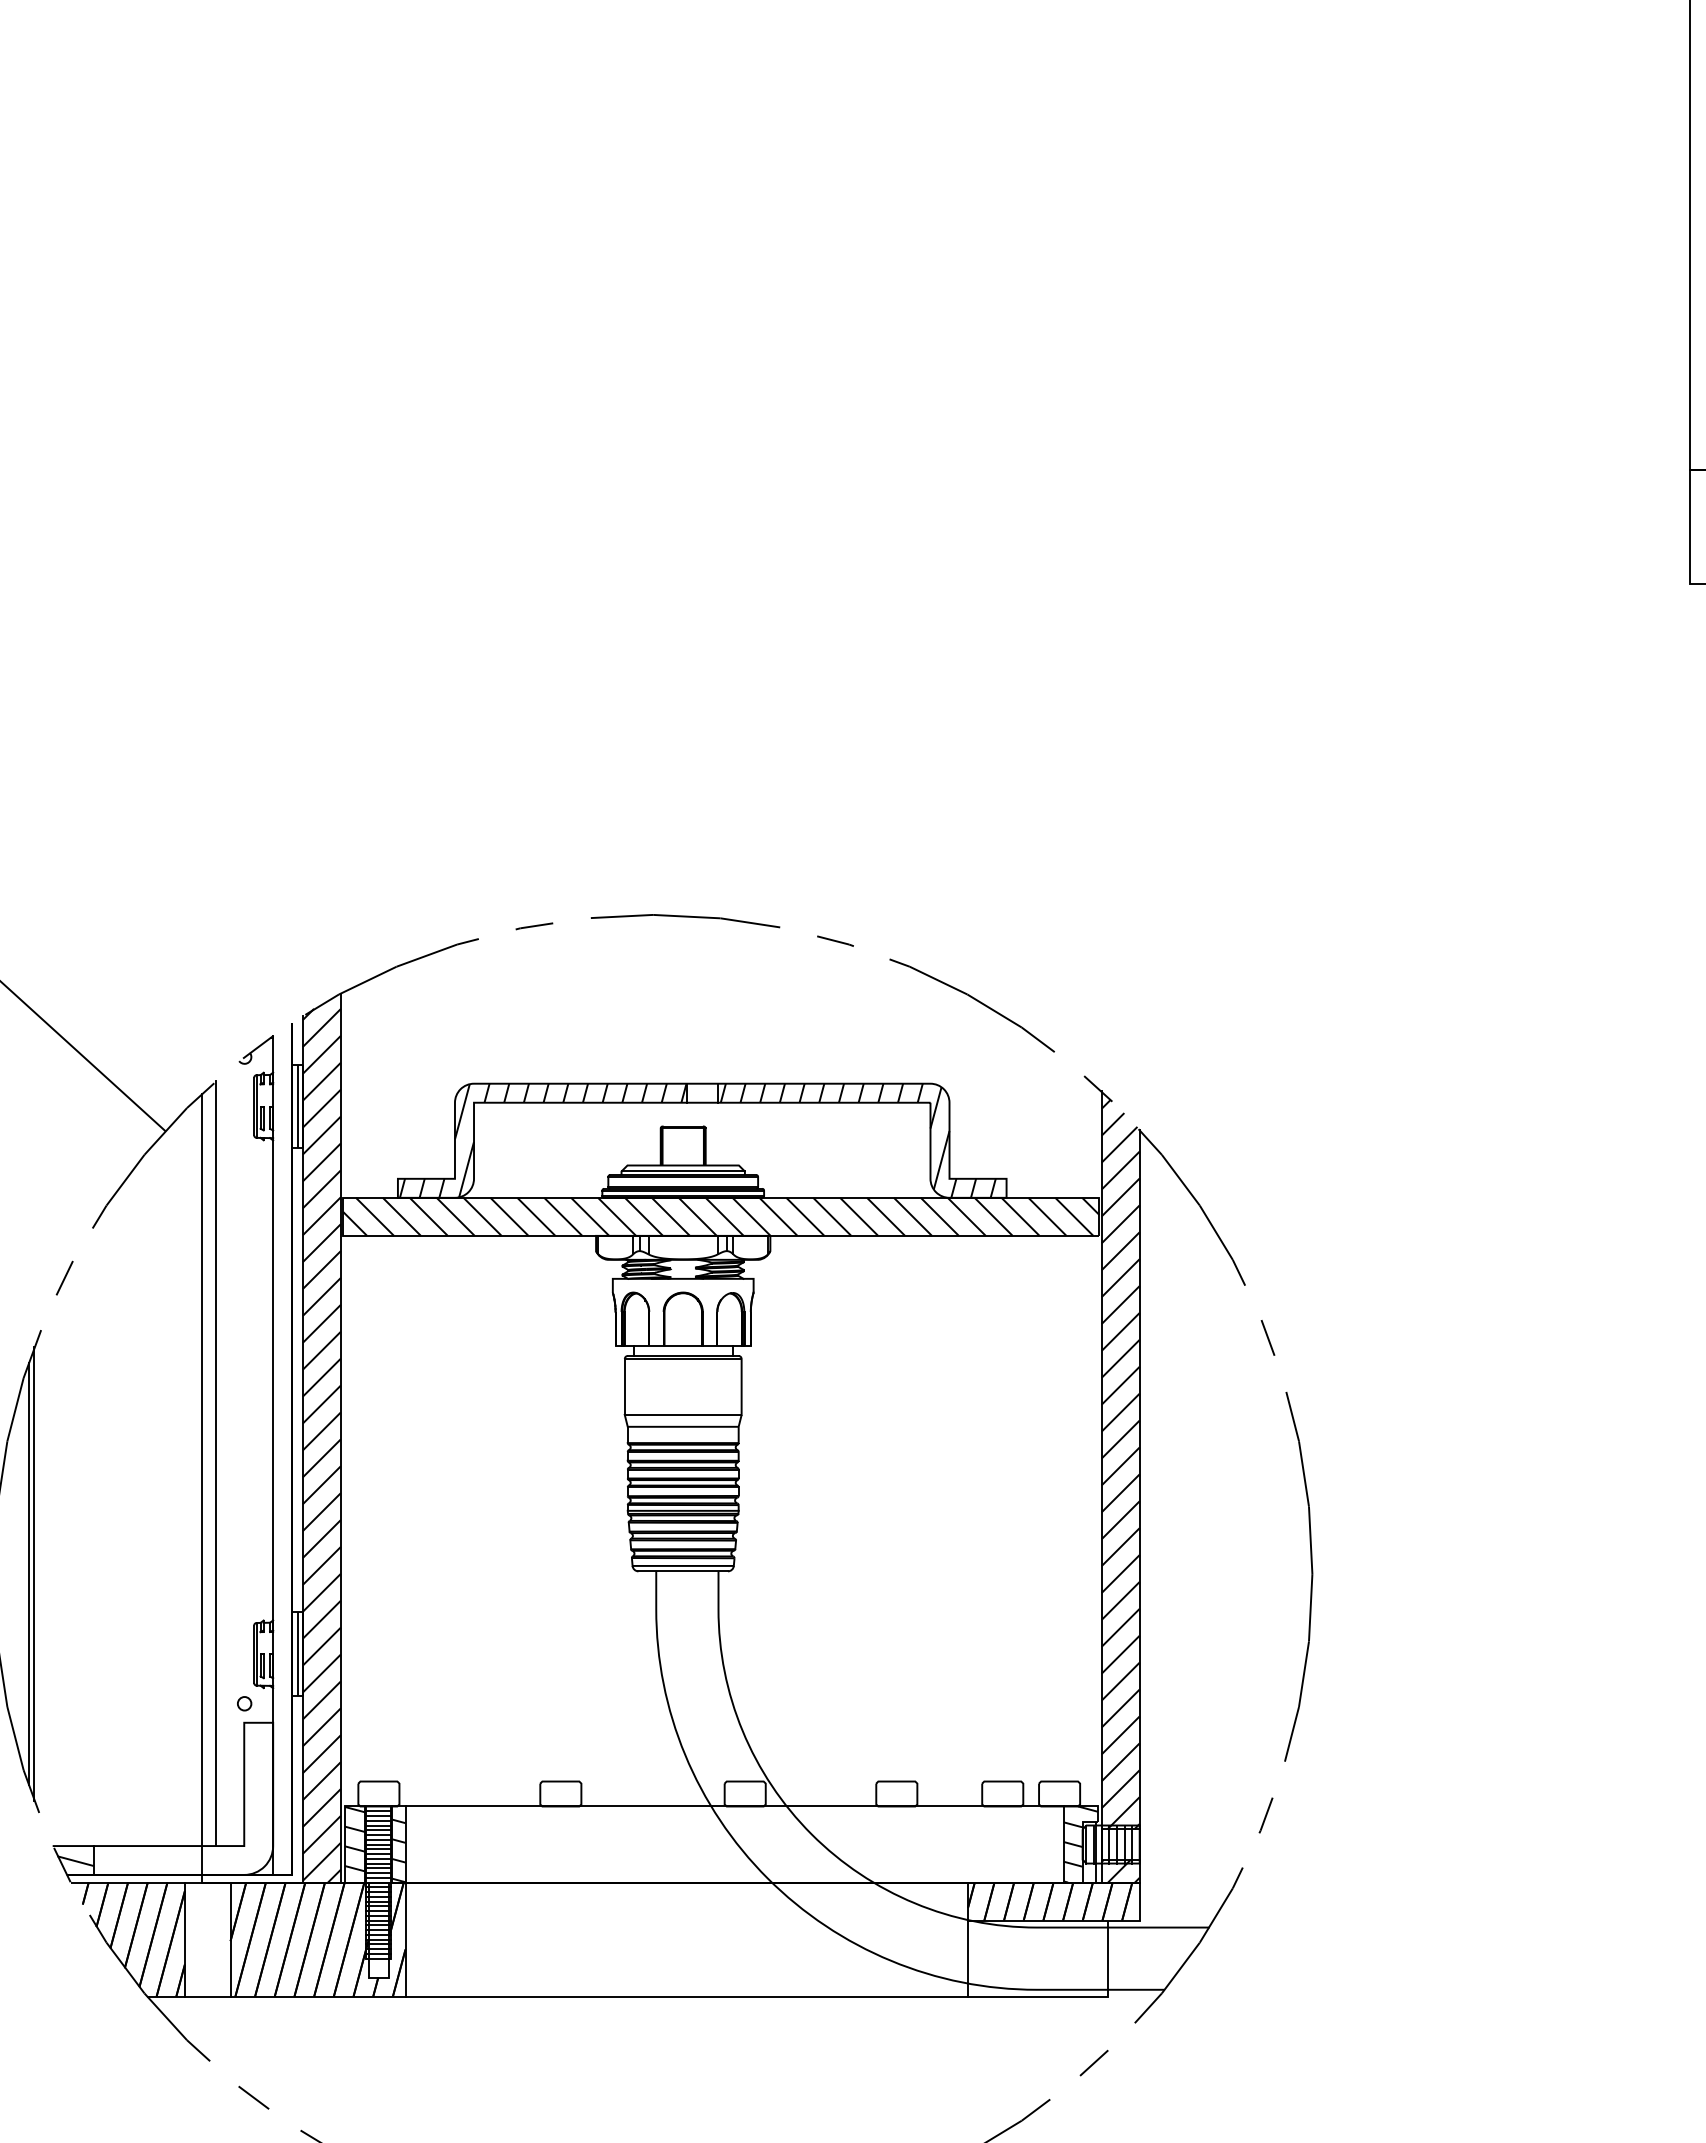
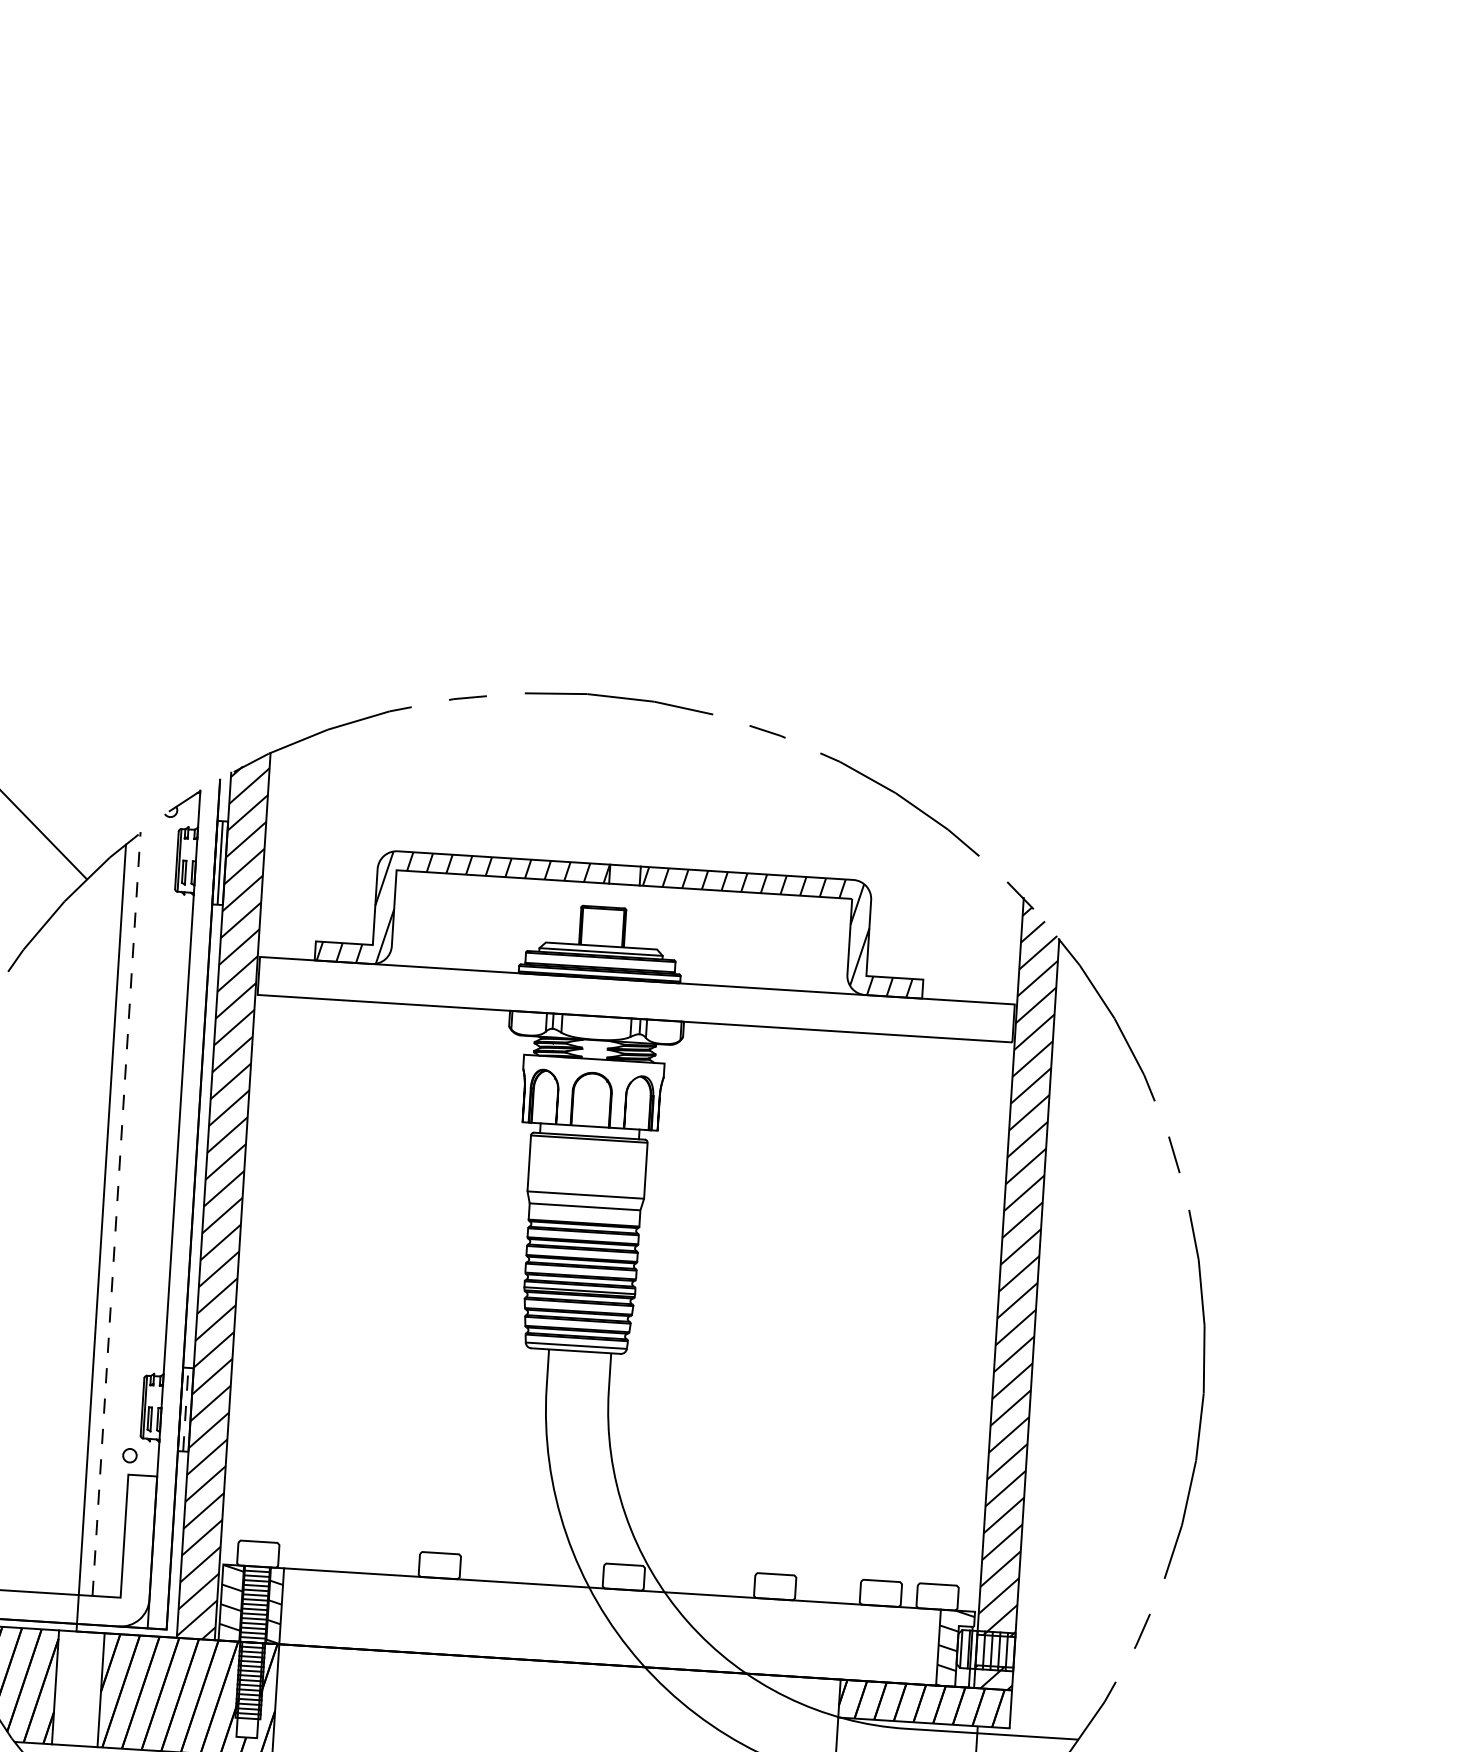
hatch: (721, 1216) -> (636, 999), removed
line: (216, 1463) -> (116, 1214), solid -> dashed
line: (297, 1654) -> (185, 1409), solid -> dashed

